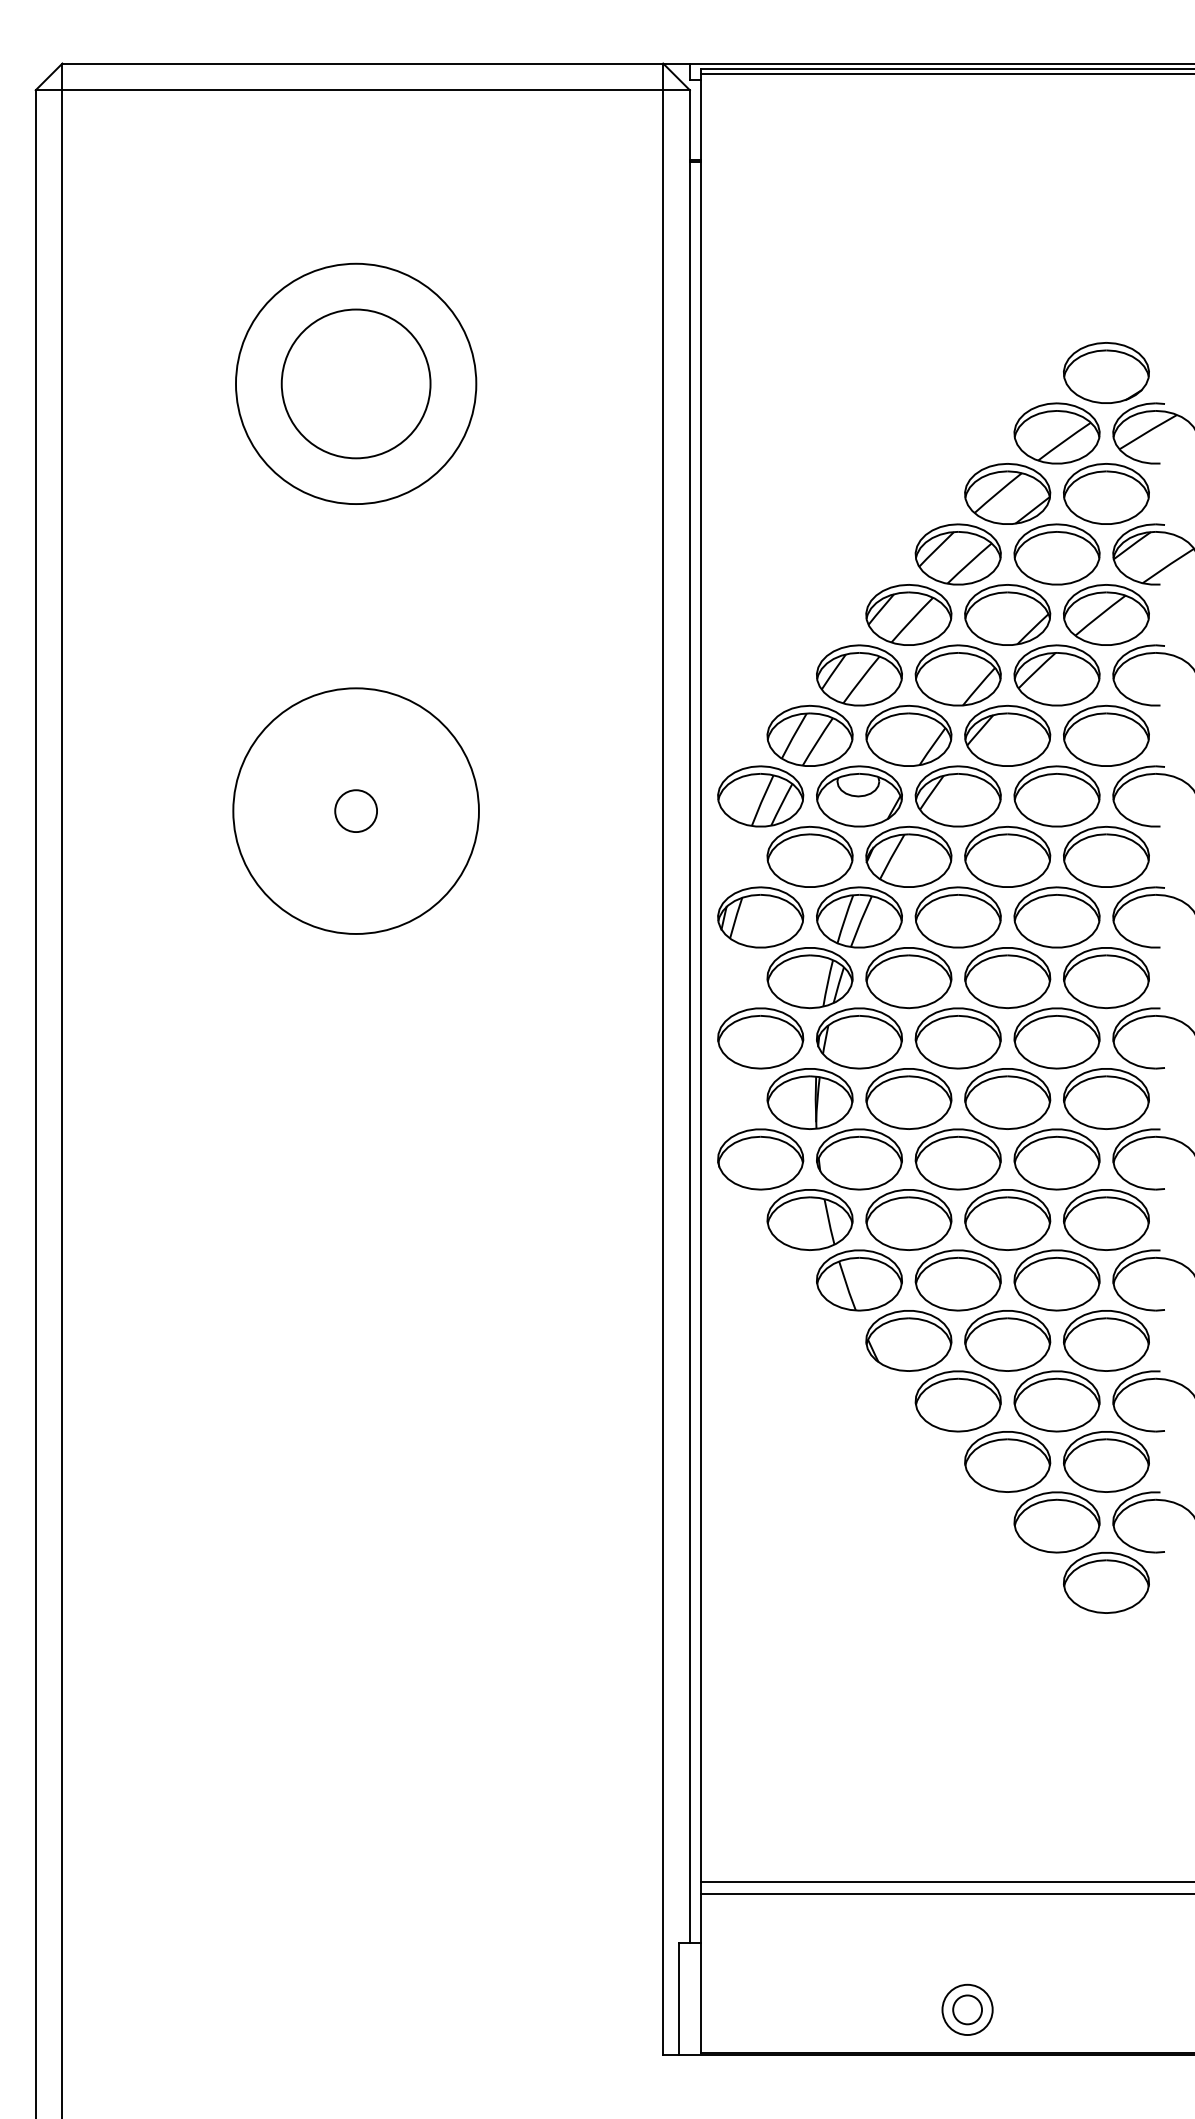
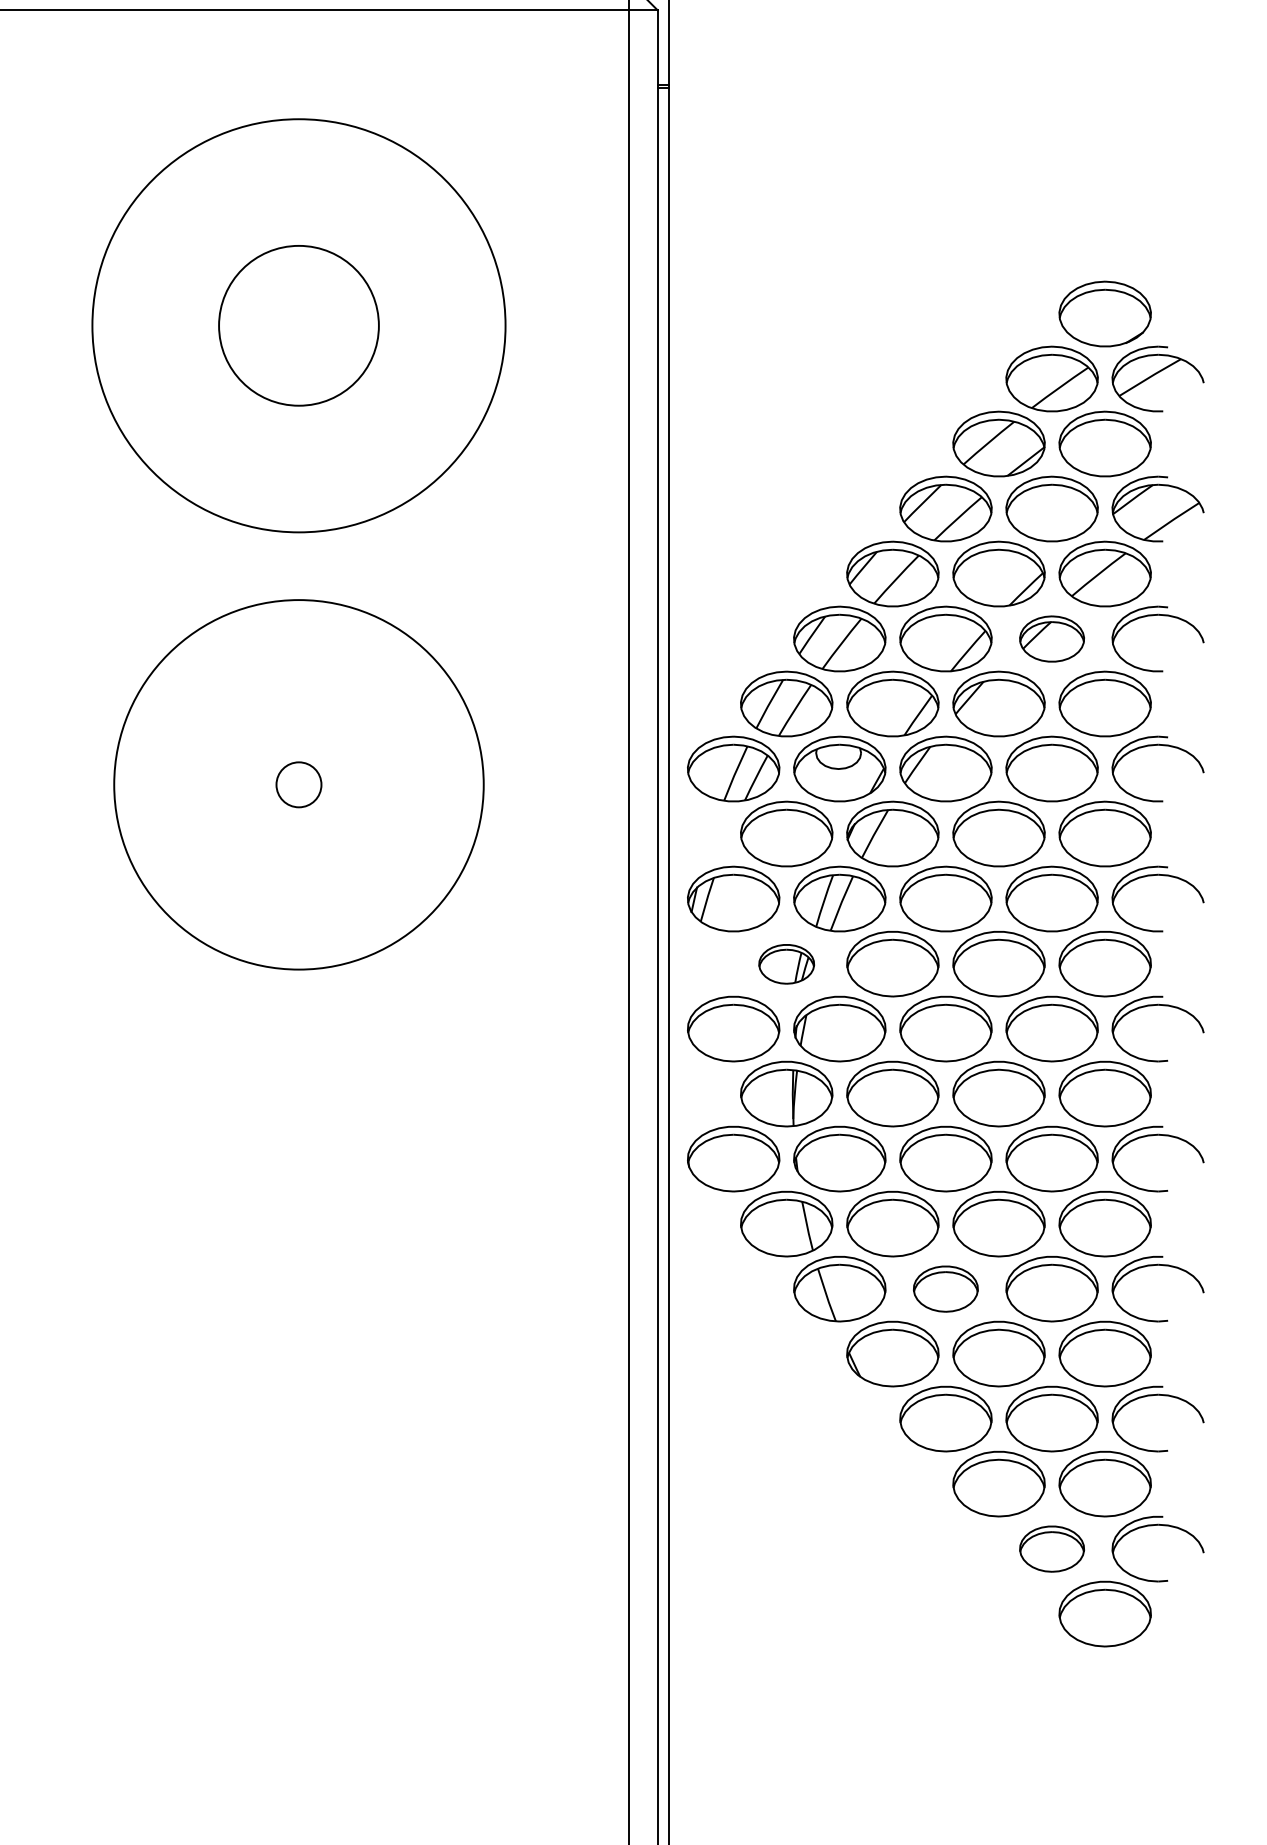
circle: (356, 383) -> (299, 325), size x1.6
part: (1056, 675) -> (1051, 639), size x0.7
circle: (355, 810) -> (298, 784), size x1.4
part: (809, 978) -> (786, 964), size x0.6
part: (957, 1280) -> (945, 1289), size x0.7
part: (1056, 1522) -> (1051, 1549), size x0.7

